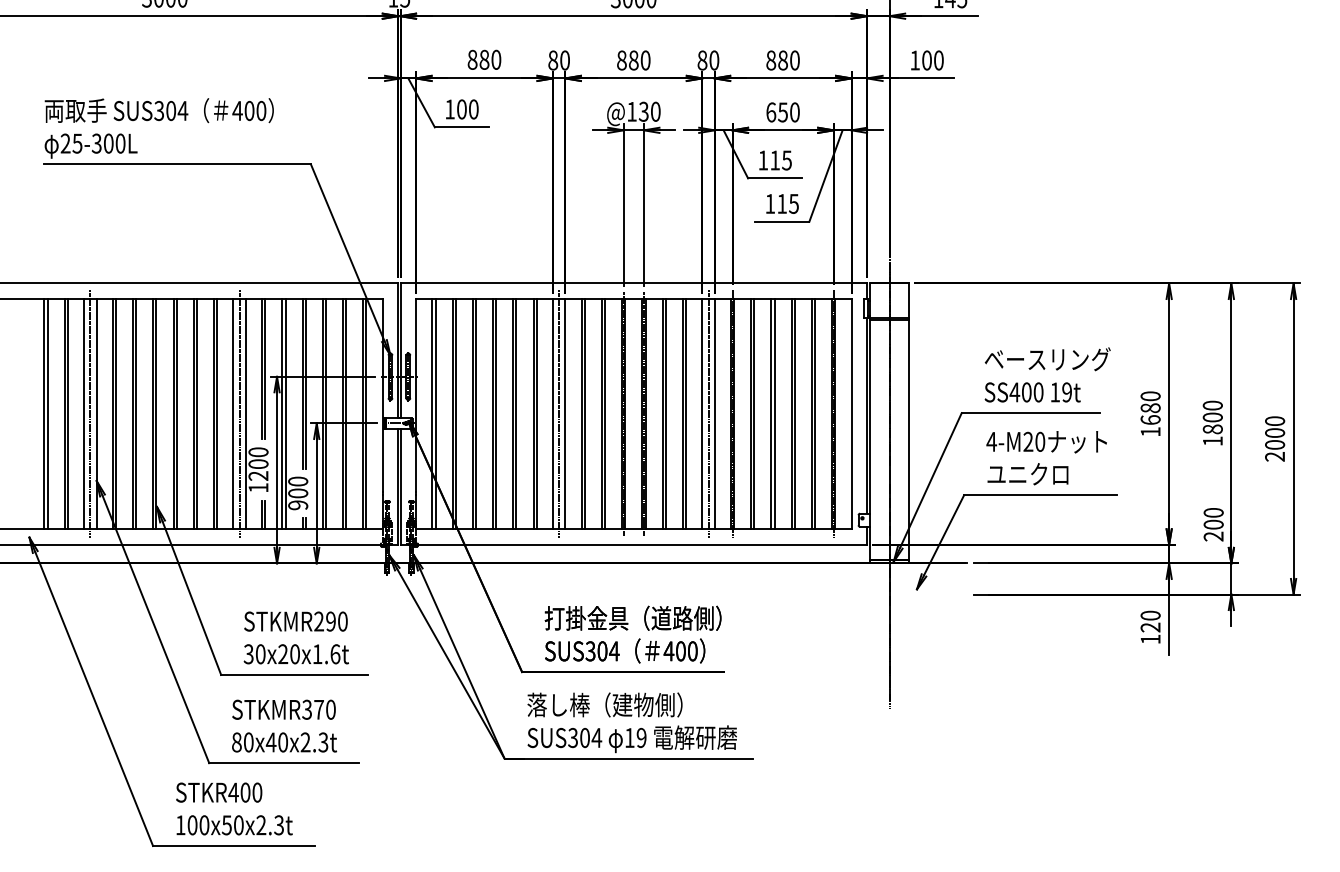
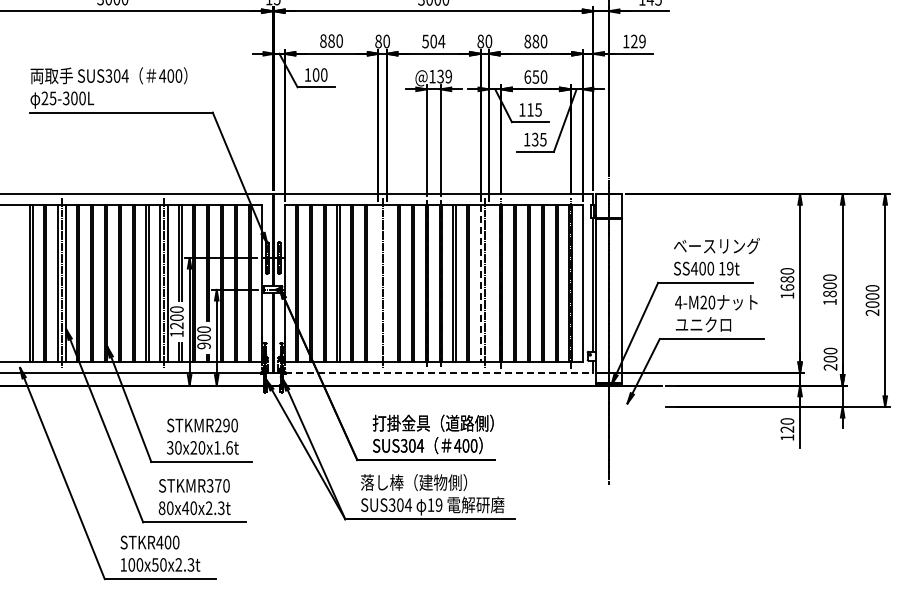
text: (633, 60) -> (433, 41), 880 -> 504
text: (933, 60) -> (638, 41), 100 -> 129
text: (655, 111) -> (448, 76), @130 -> @139
text: (781, 203) -> (534, 139), 115 -> 135
line: (553, 414) -> (378, 283), removed
line: (564, 414) -> (386, 283), removed
line: (702, 414) -> (480, 283), solid -> dashed
line: (715, 414) -> (489, 283), removed
line: (633, 544) -> (433, 372), solid -> dashed

